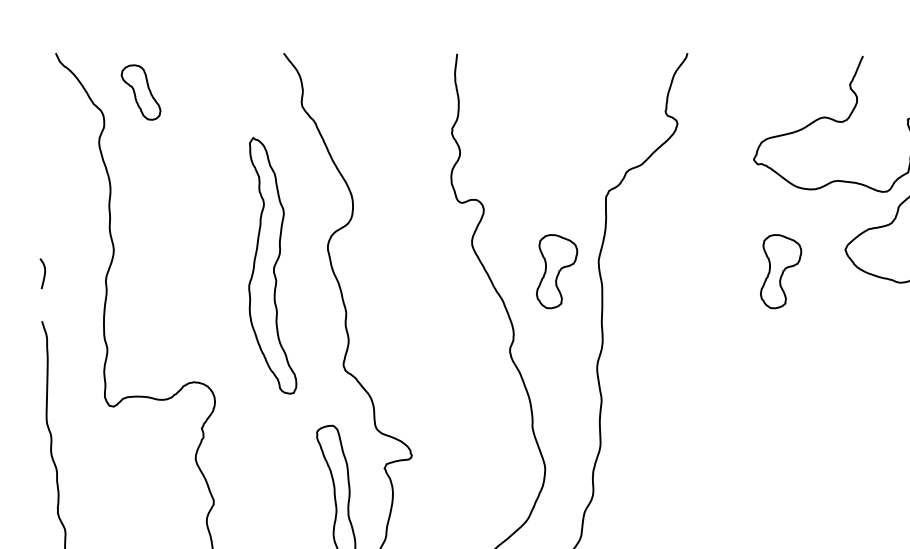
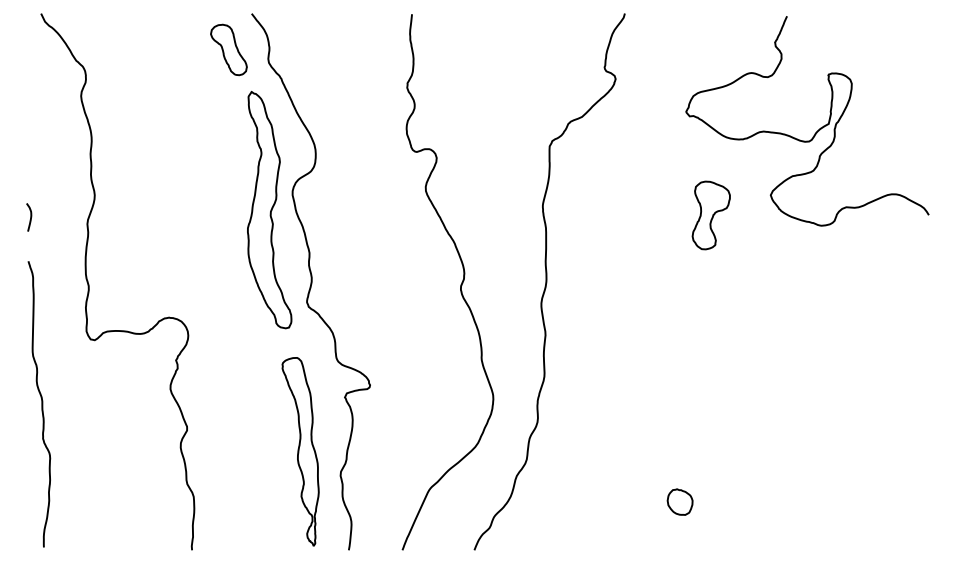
part: (140, 92) -> (228, 49), moved
part: (272, 266) -> (269, 210), moved
part: (556, 271) -> (503, 215), removed

